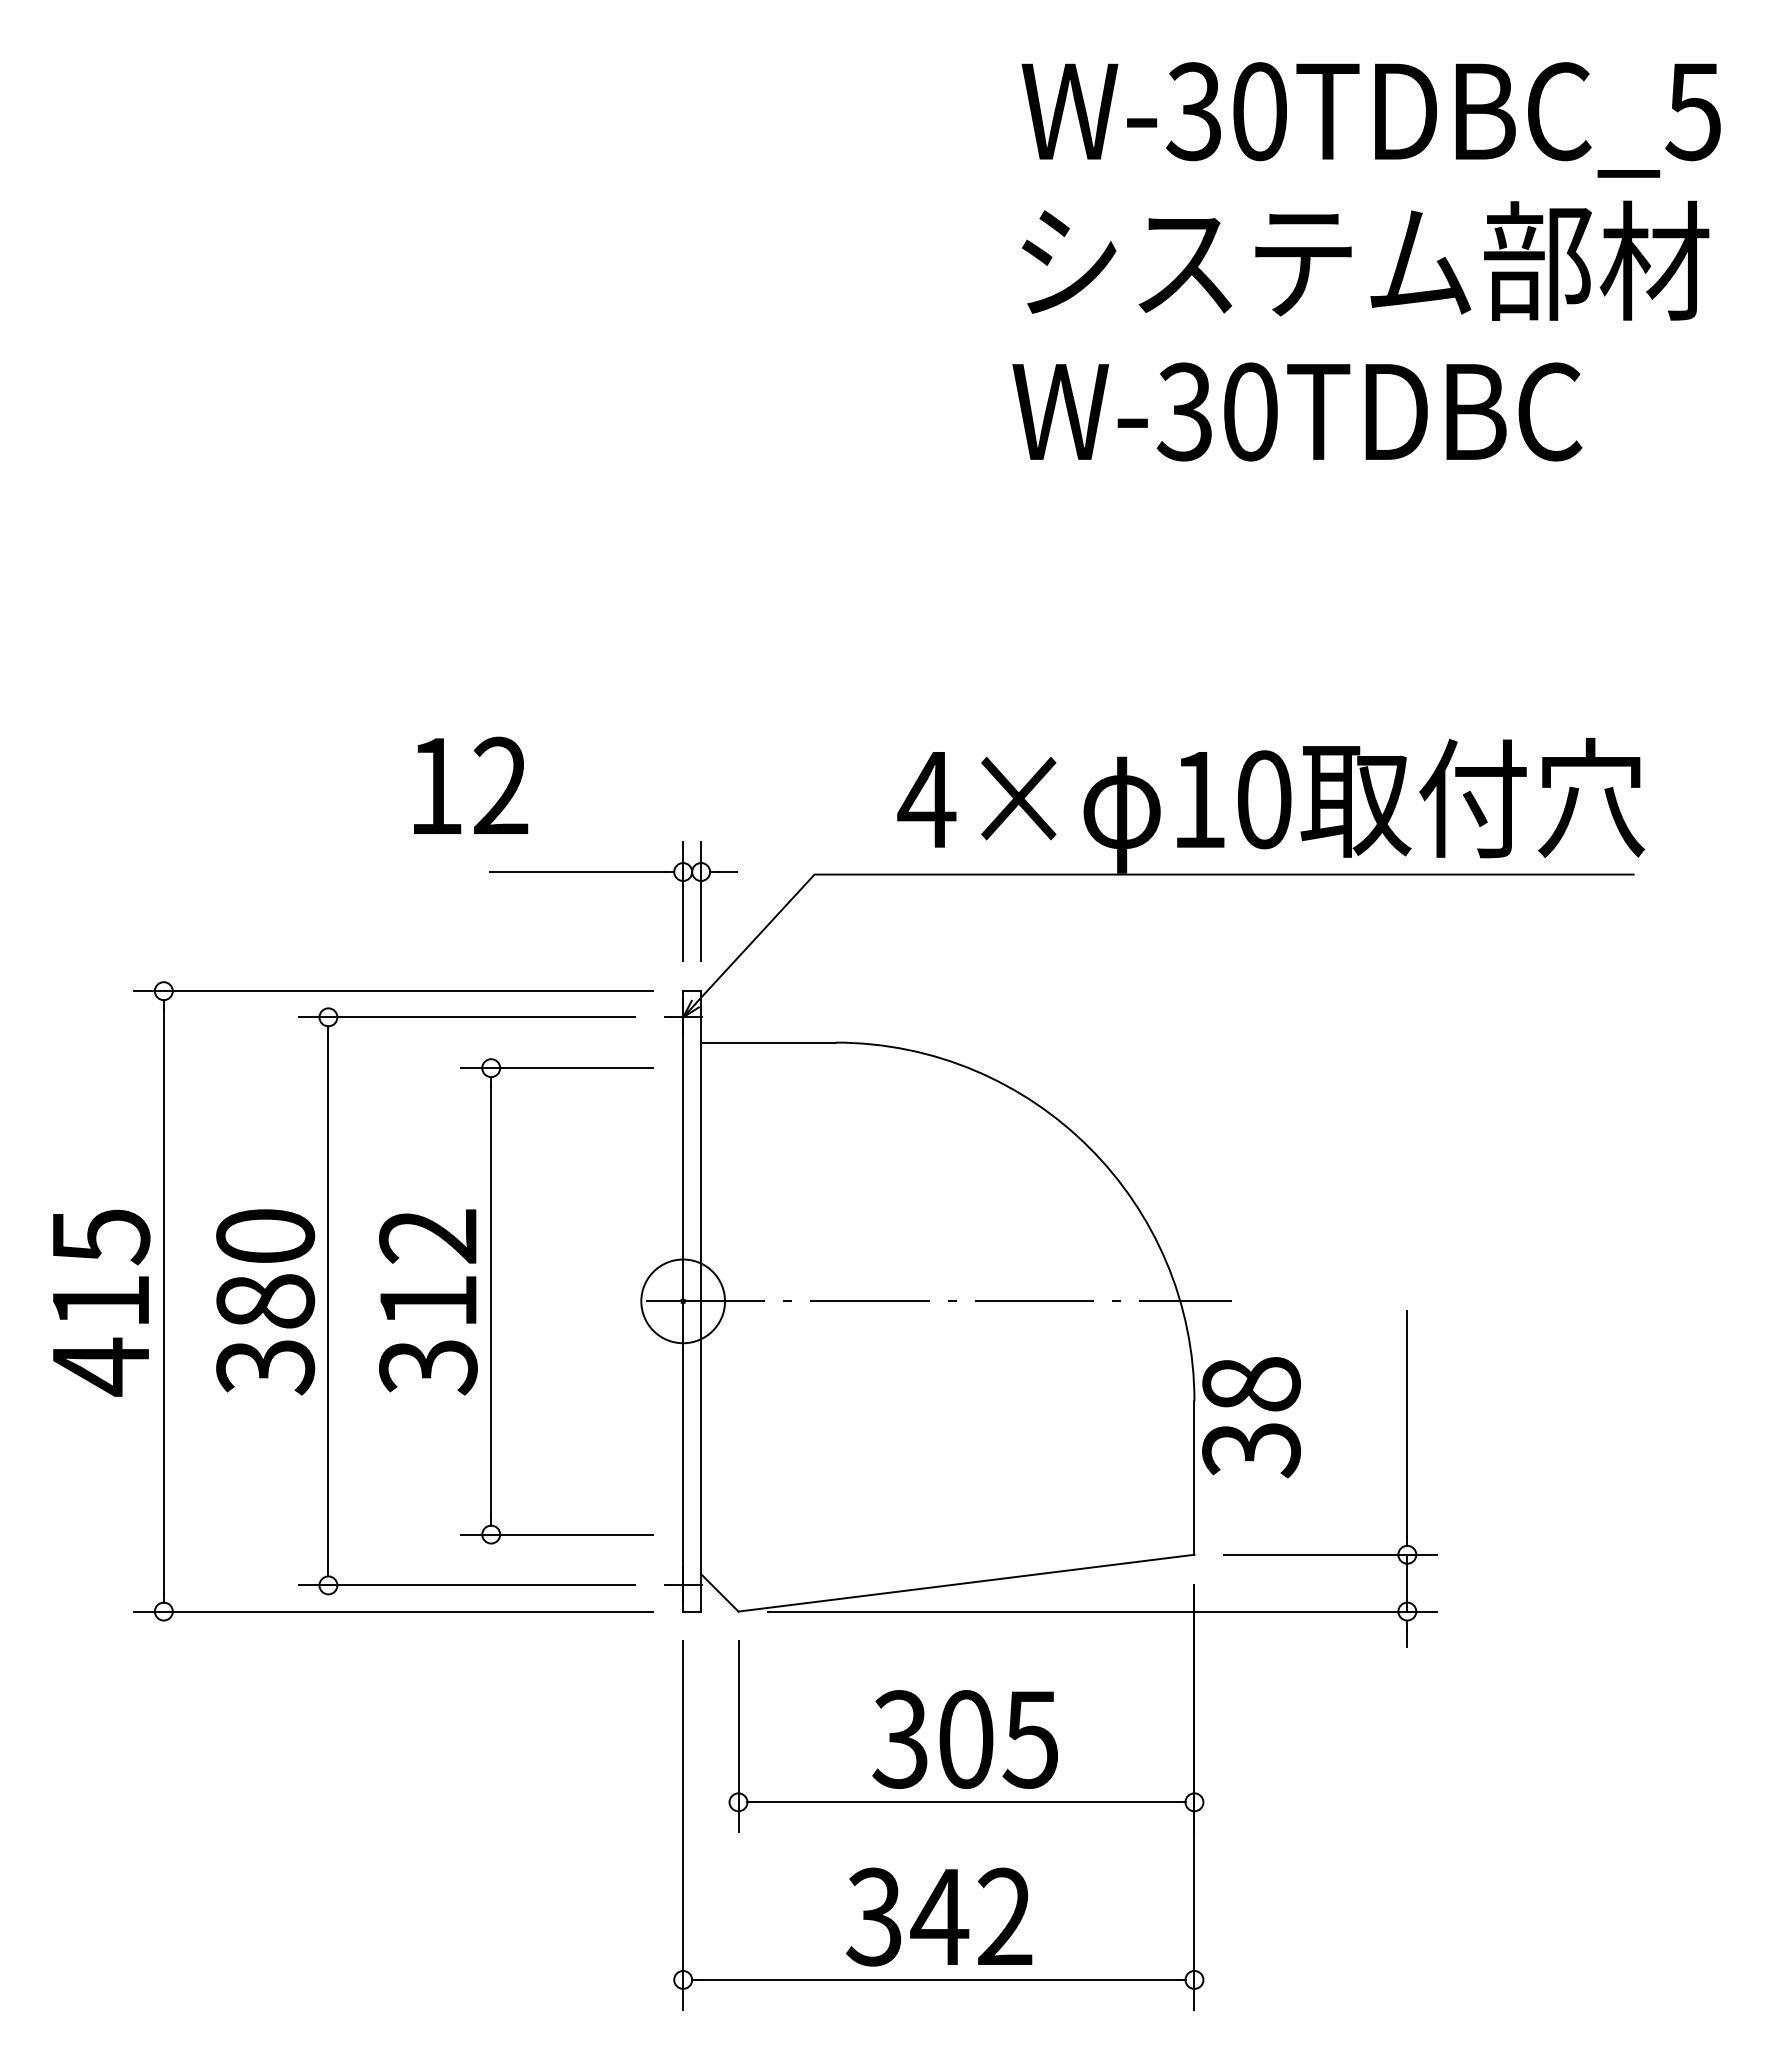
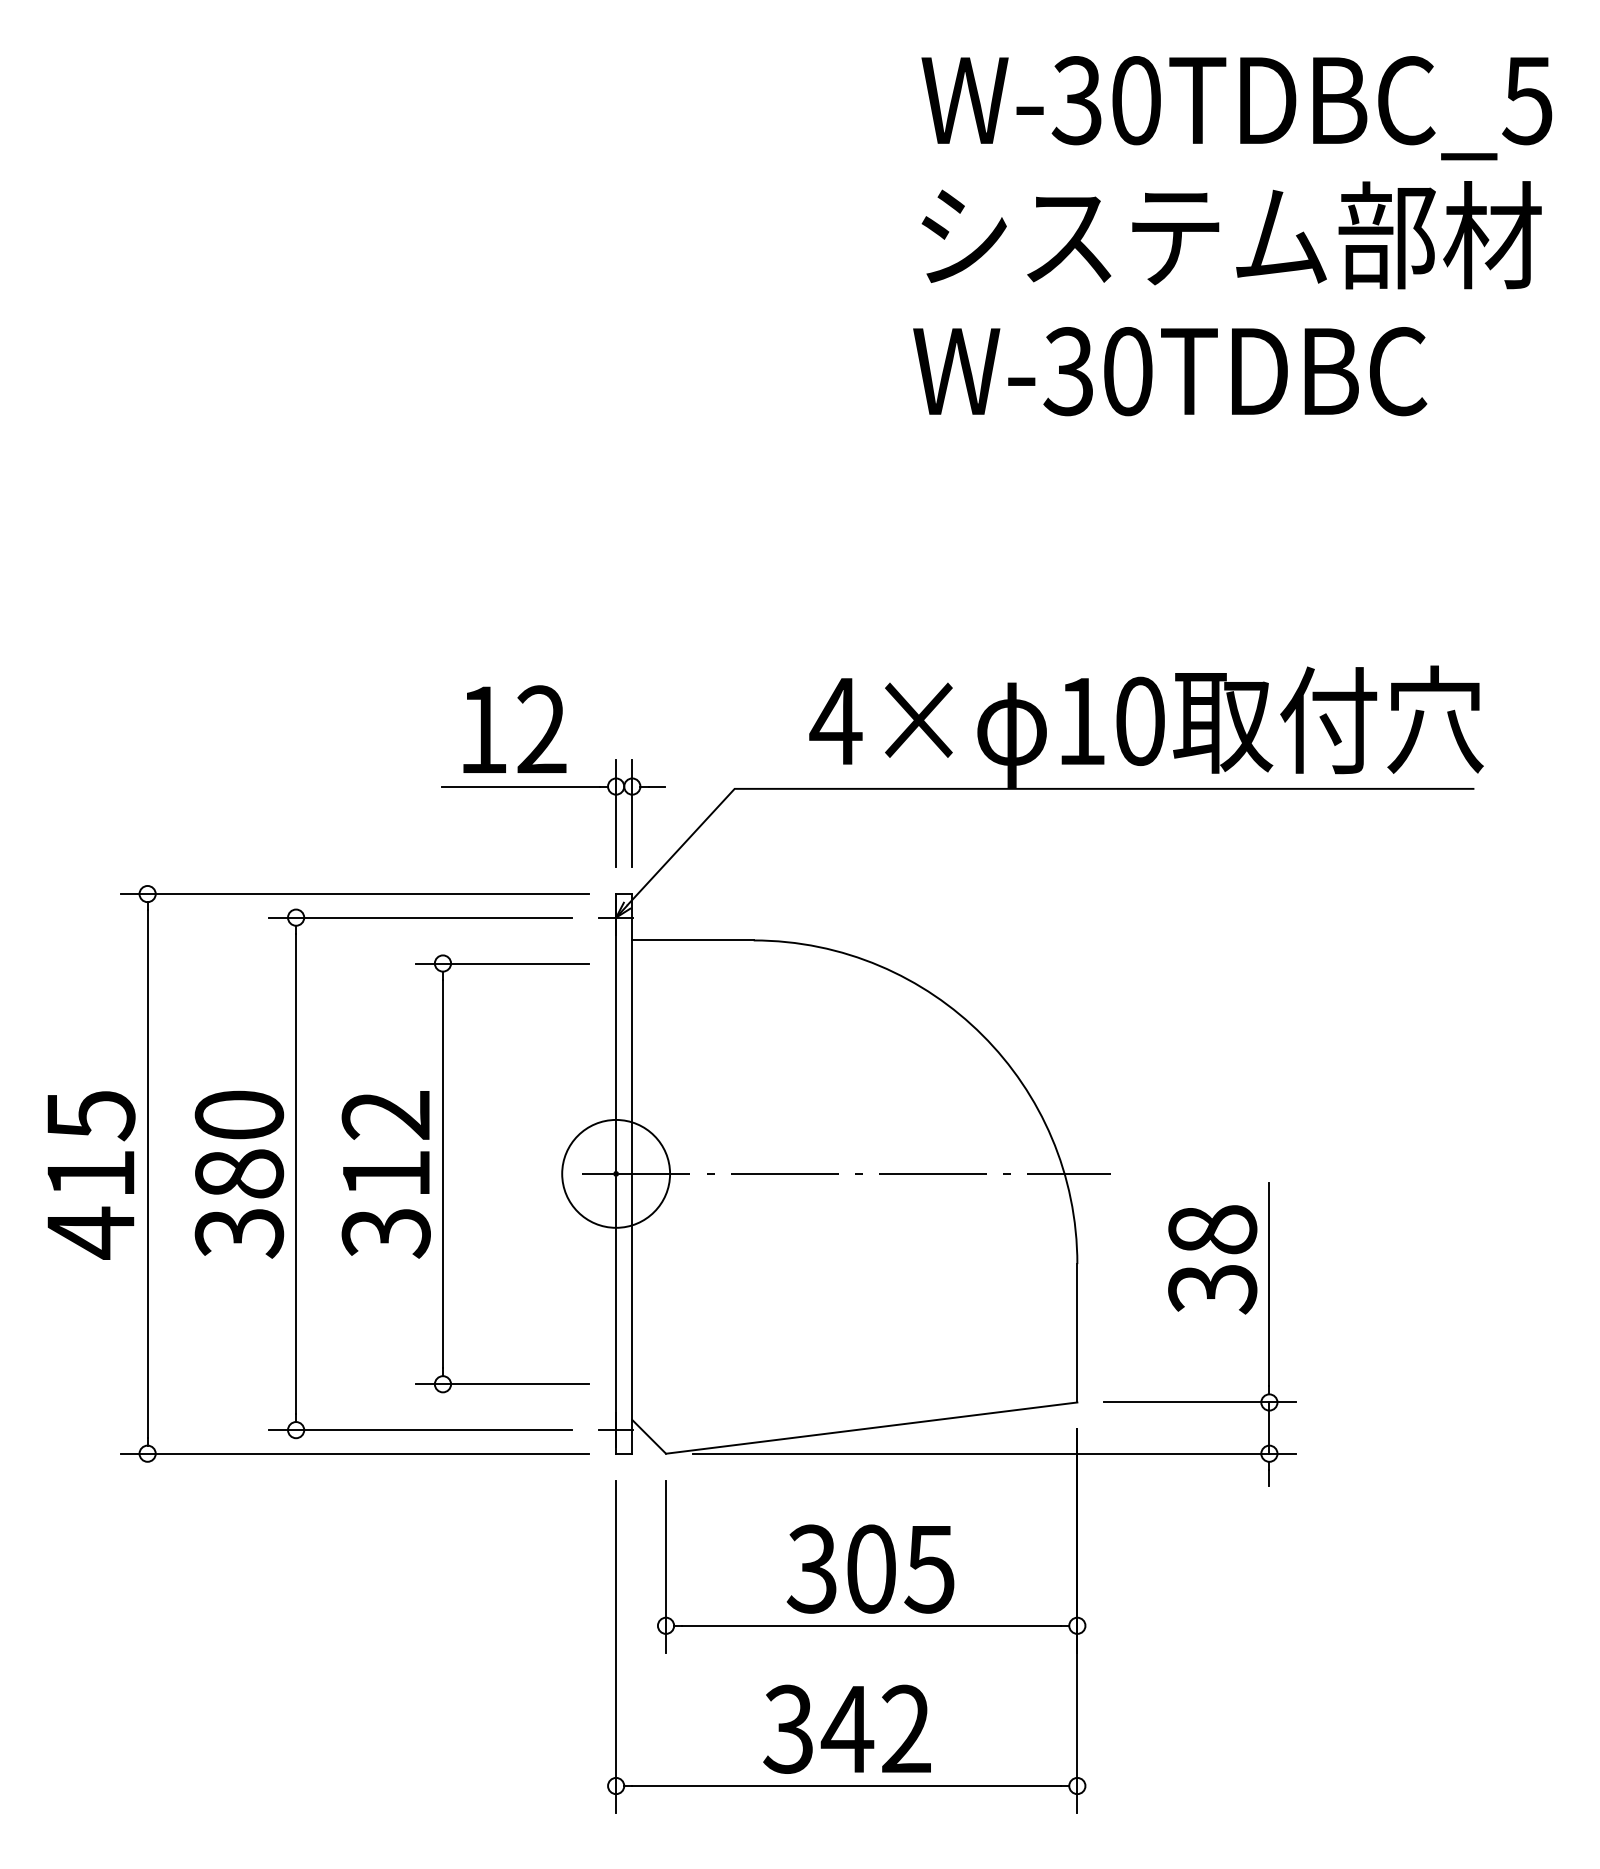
text: (471, 784) -> (515, 728), moved
circle: (682, 1301) -> (615, 1174), size x1.43
text: (1251, 1417) -> (1212, 1259), moved

